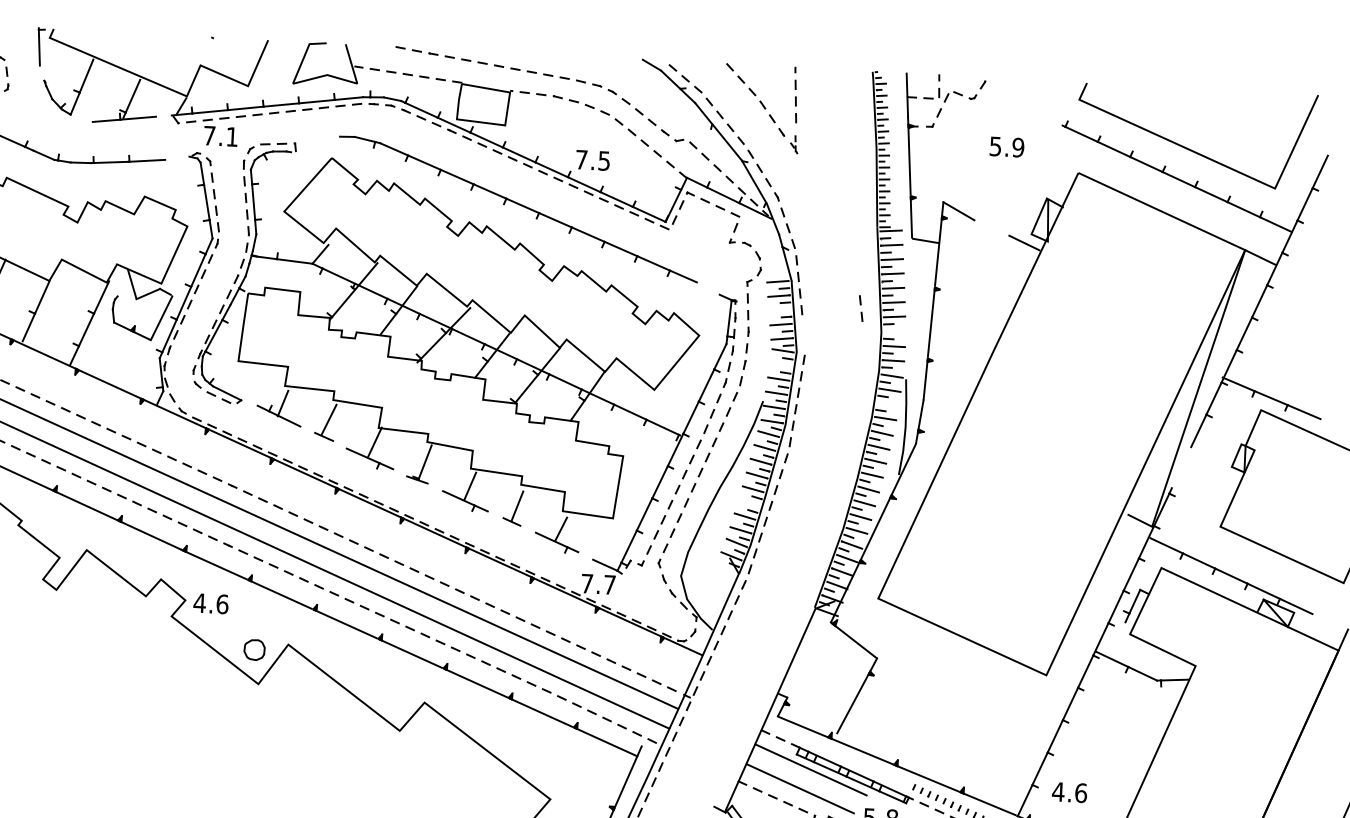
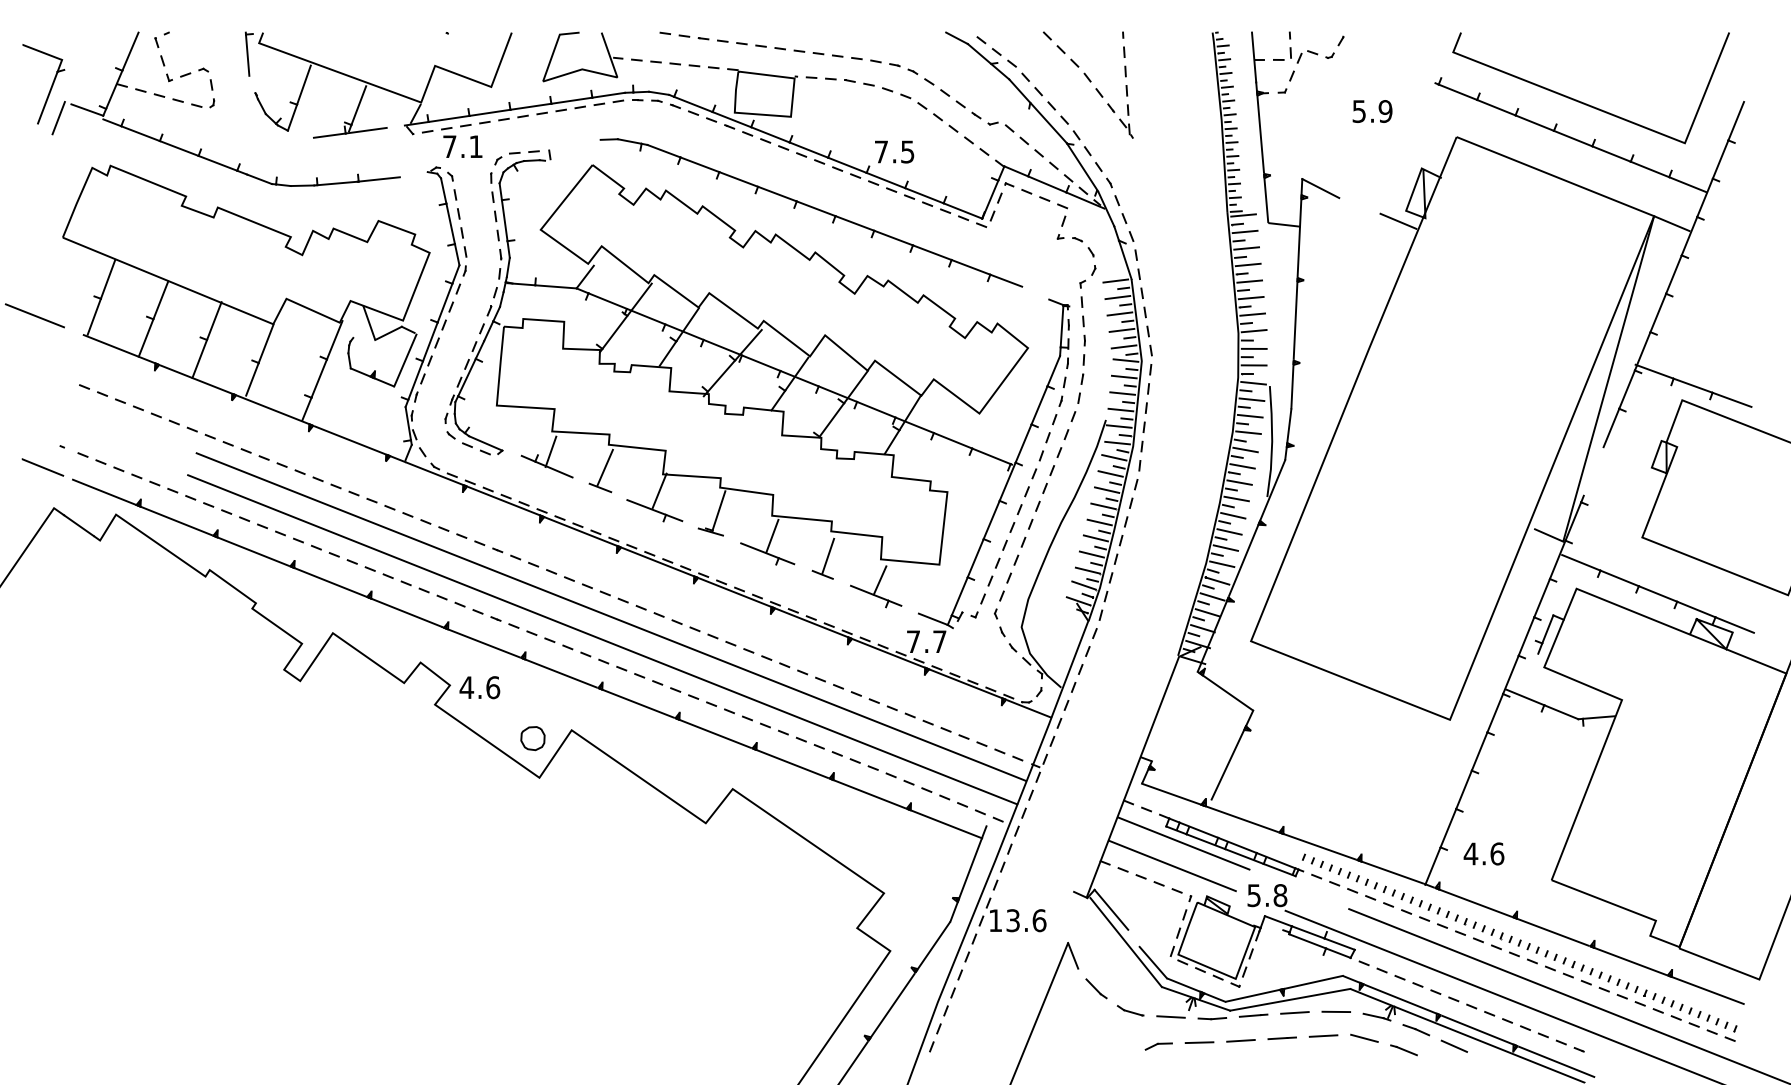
part: (794, 144) -> (1126, 121), size x1.67
part: (861, 308) -> (1149, 340), moved
line: (779, 309) -> (1119, 313), added
line: (894, 331) -> (1253, 331), added
line: (780, 364) -> (1123, 376), added
line: (887, 403) -> (1249, 415), added
line: (748, 502) -> (1095, 538), added

